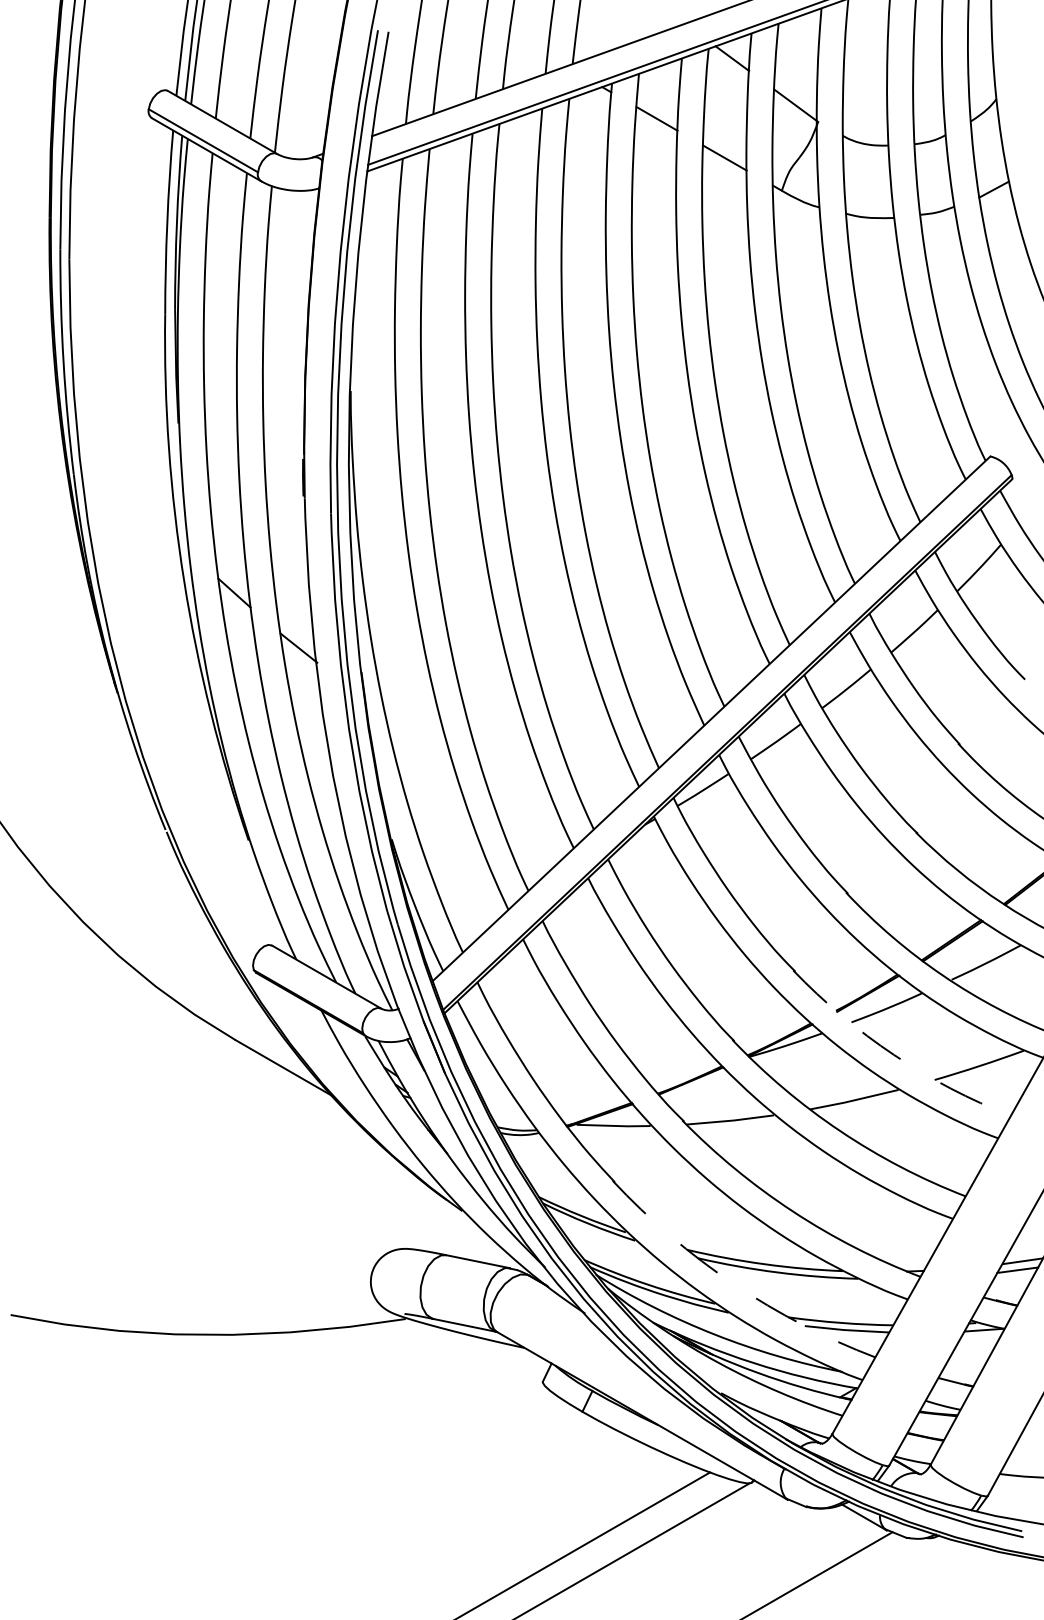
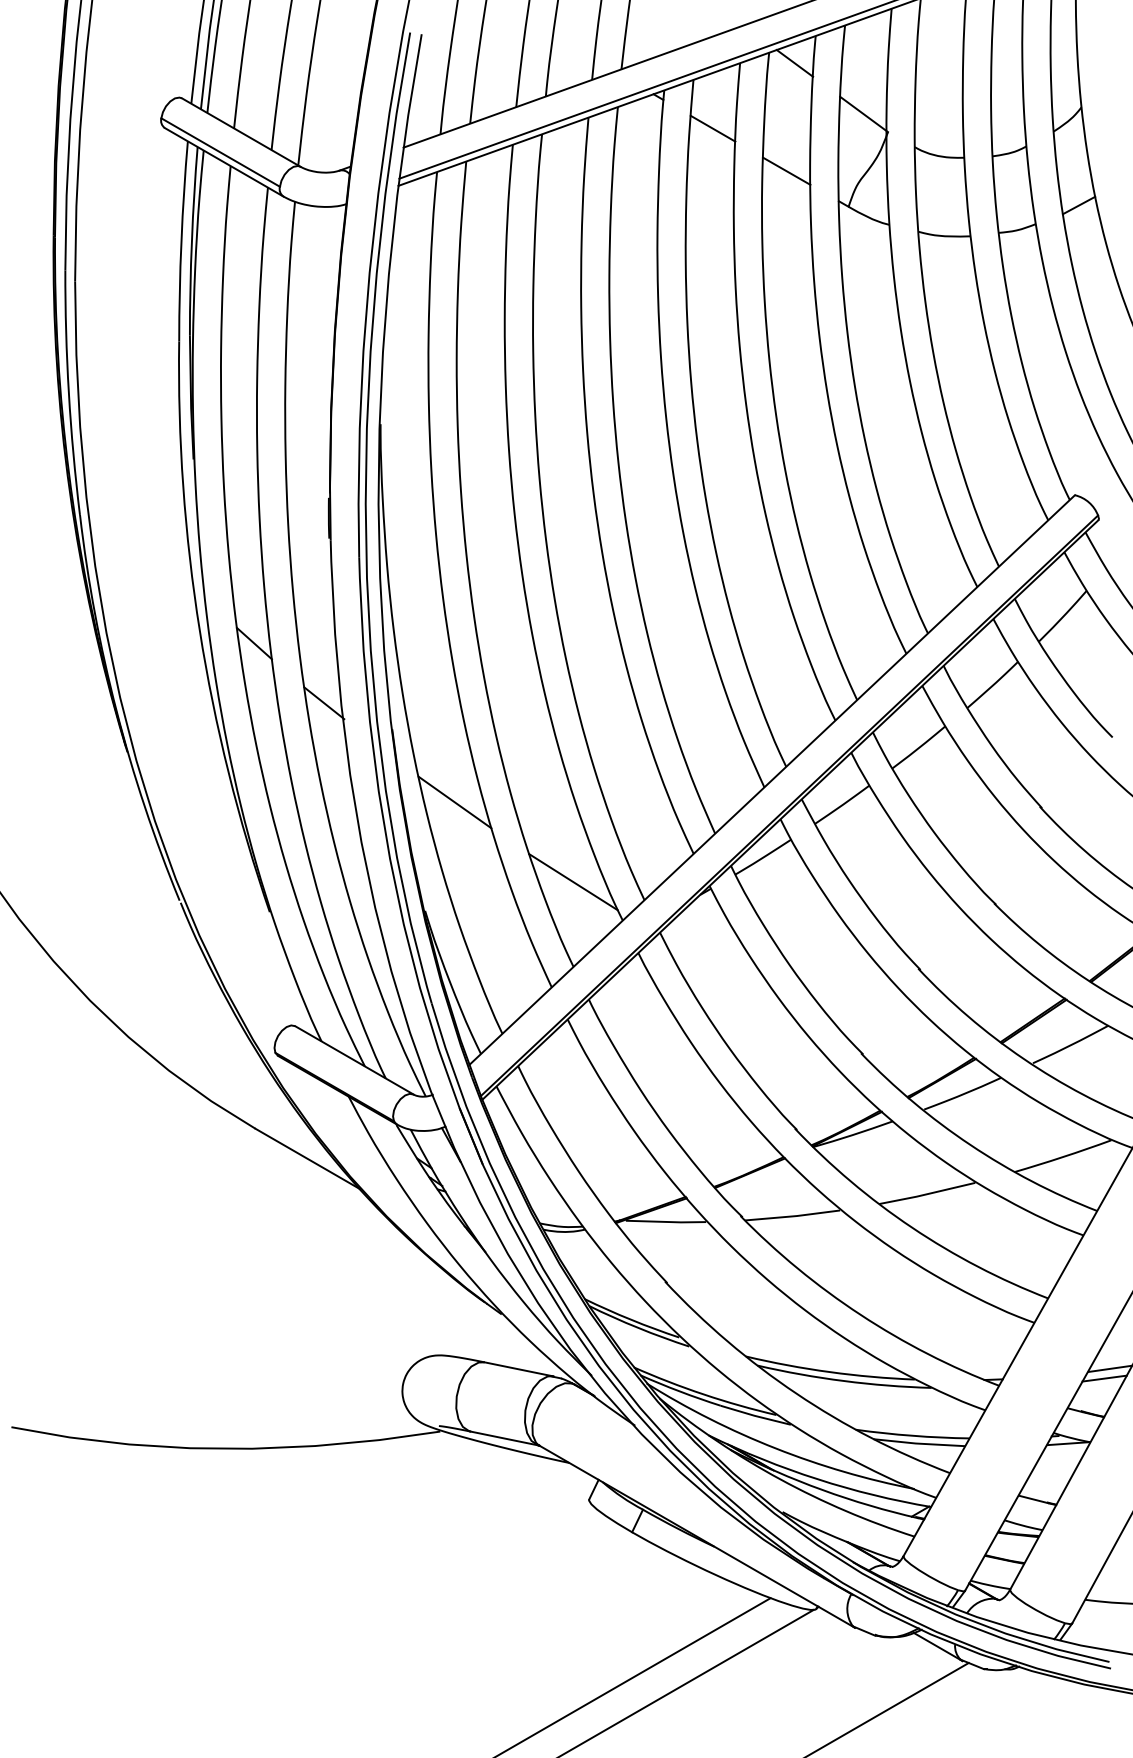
line: (418, 739) -> (454, 802), added
line: (528, 813) -> (573, 882), added
arc: (894, 1055) -> (970, 1145), dashed -> solid
arc: (733, 1283) -> (796, 1393), dashed -> solid

